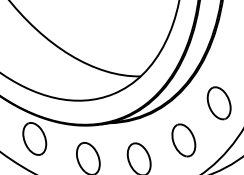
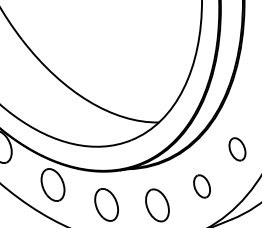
part: (219, 103) -> (237, 149), size x0.7
part: (183, 140) -> (201, 186), size x0.7

